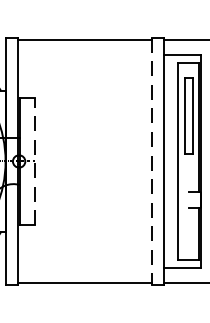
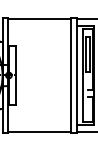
line: (35, 161) -> (16, 75), dashed -> solid
line: (151, 161) -> (70, 75), dashed -> solid

